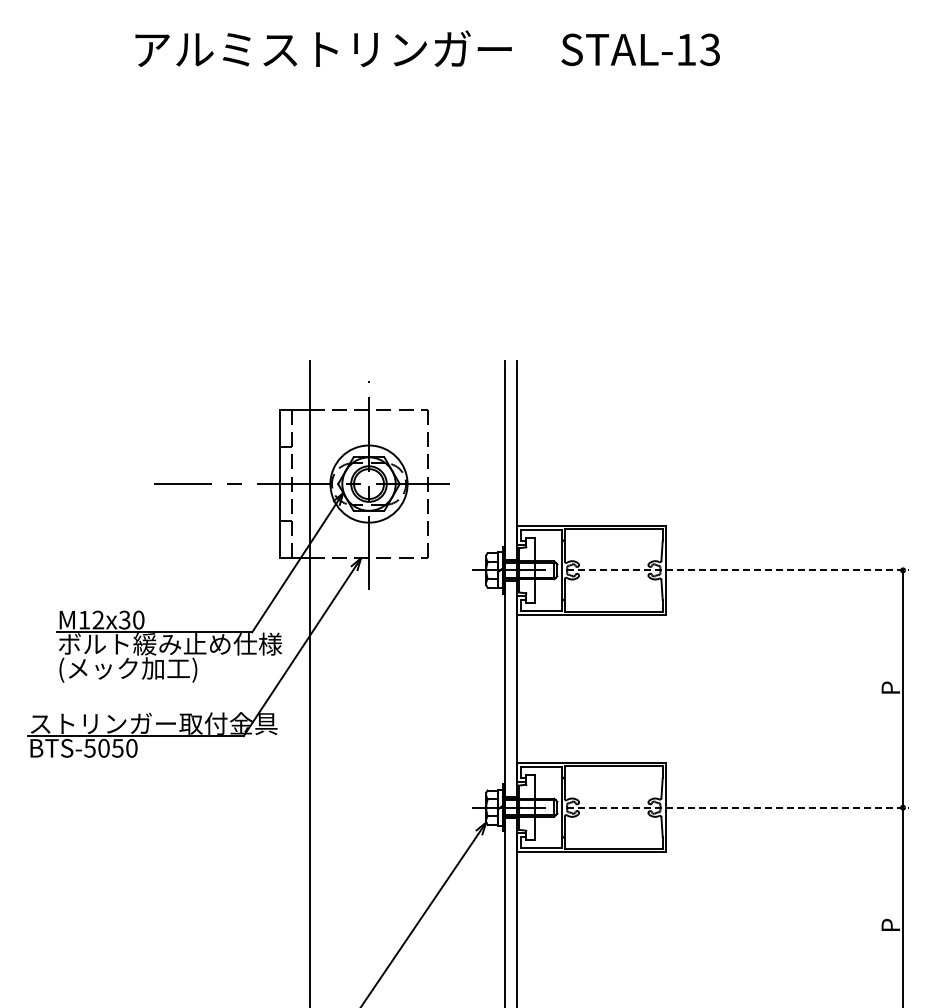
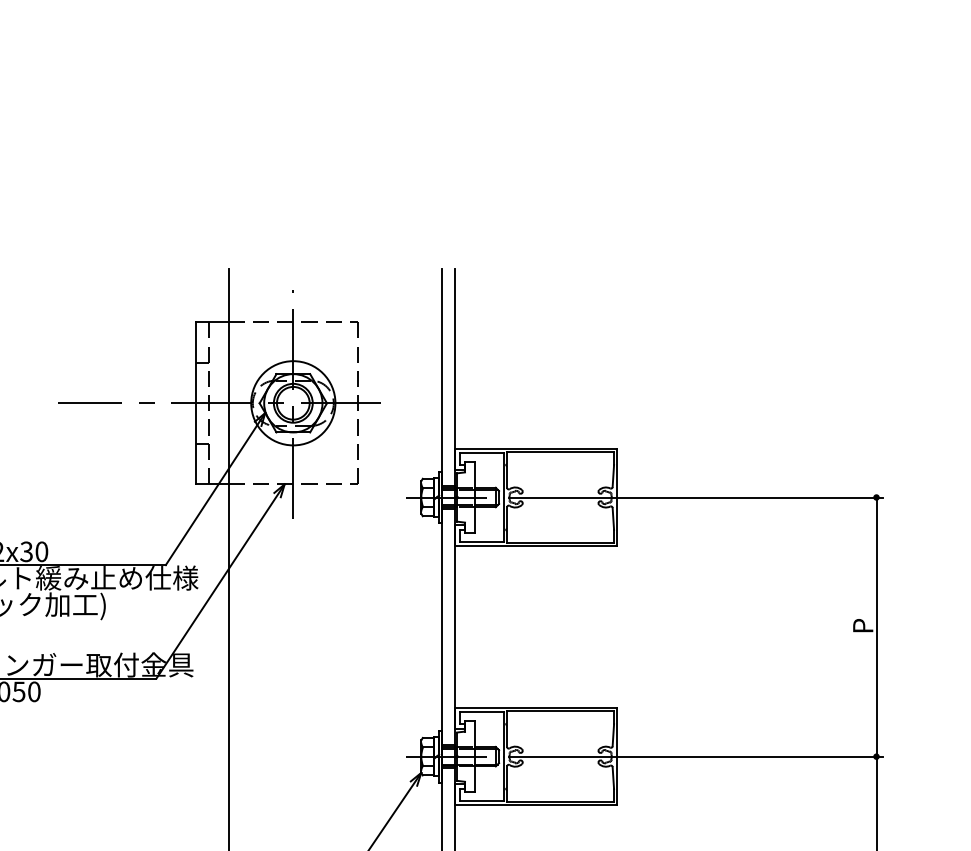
line: (738, 570) -> (696, 497), dashed -> solid
line: (738, 807) -> (696, 756), dashed -> solid

